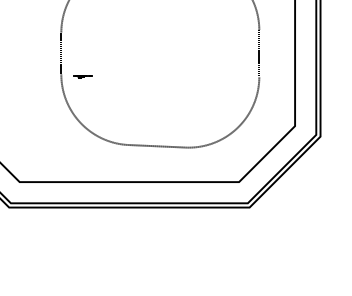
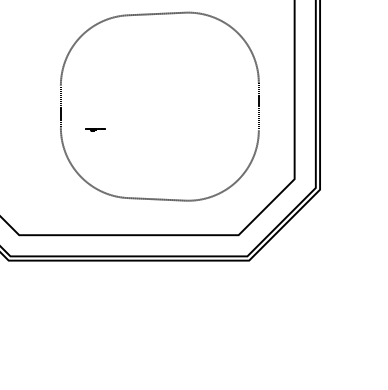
line: (82, 76) -> (95, 129), moved

